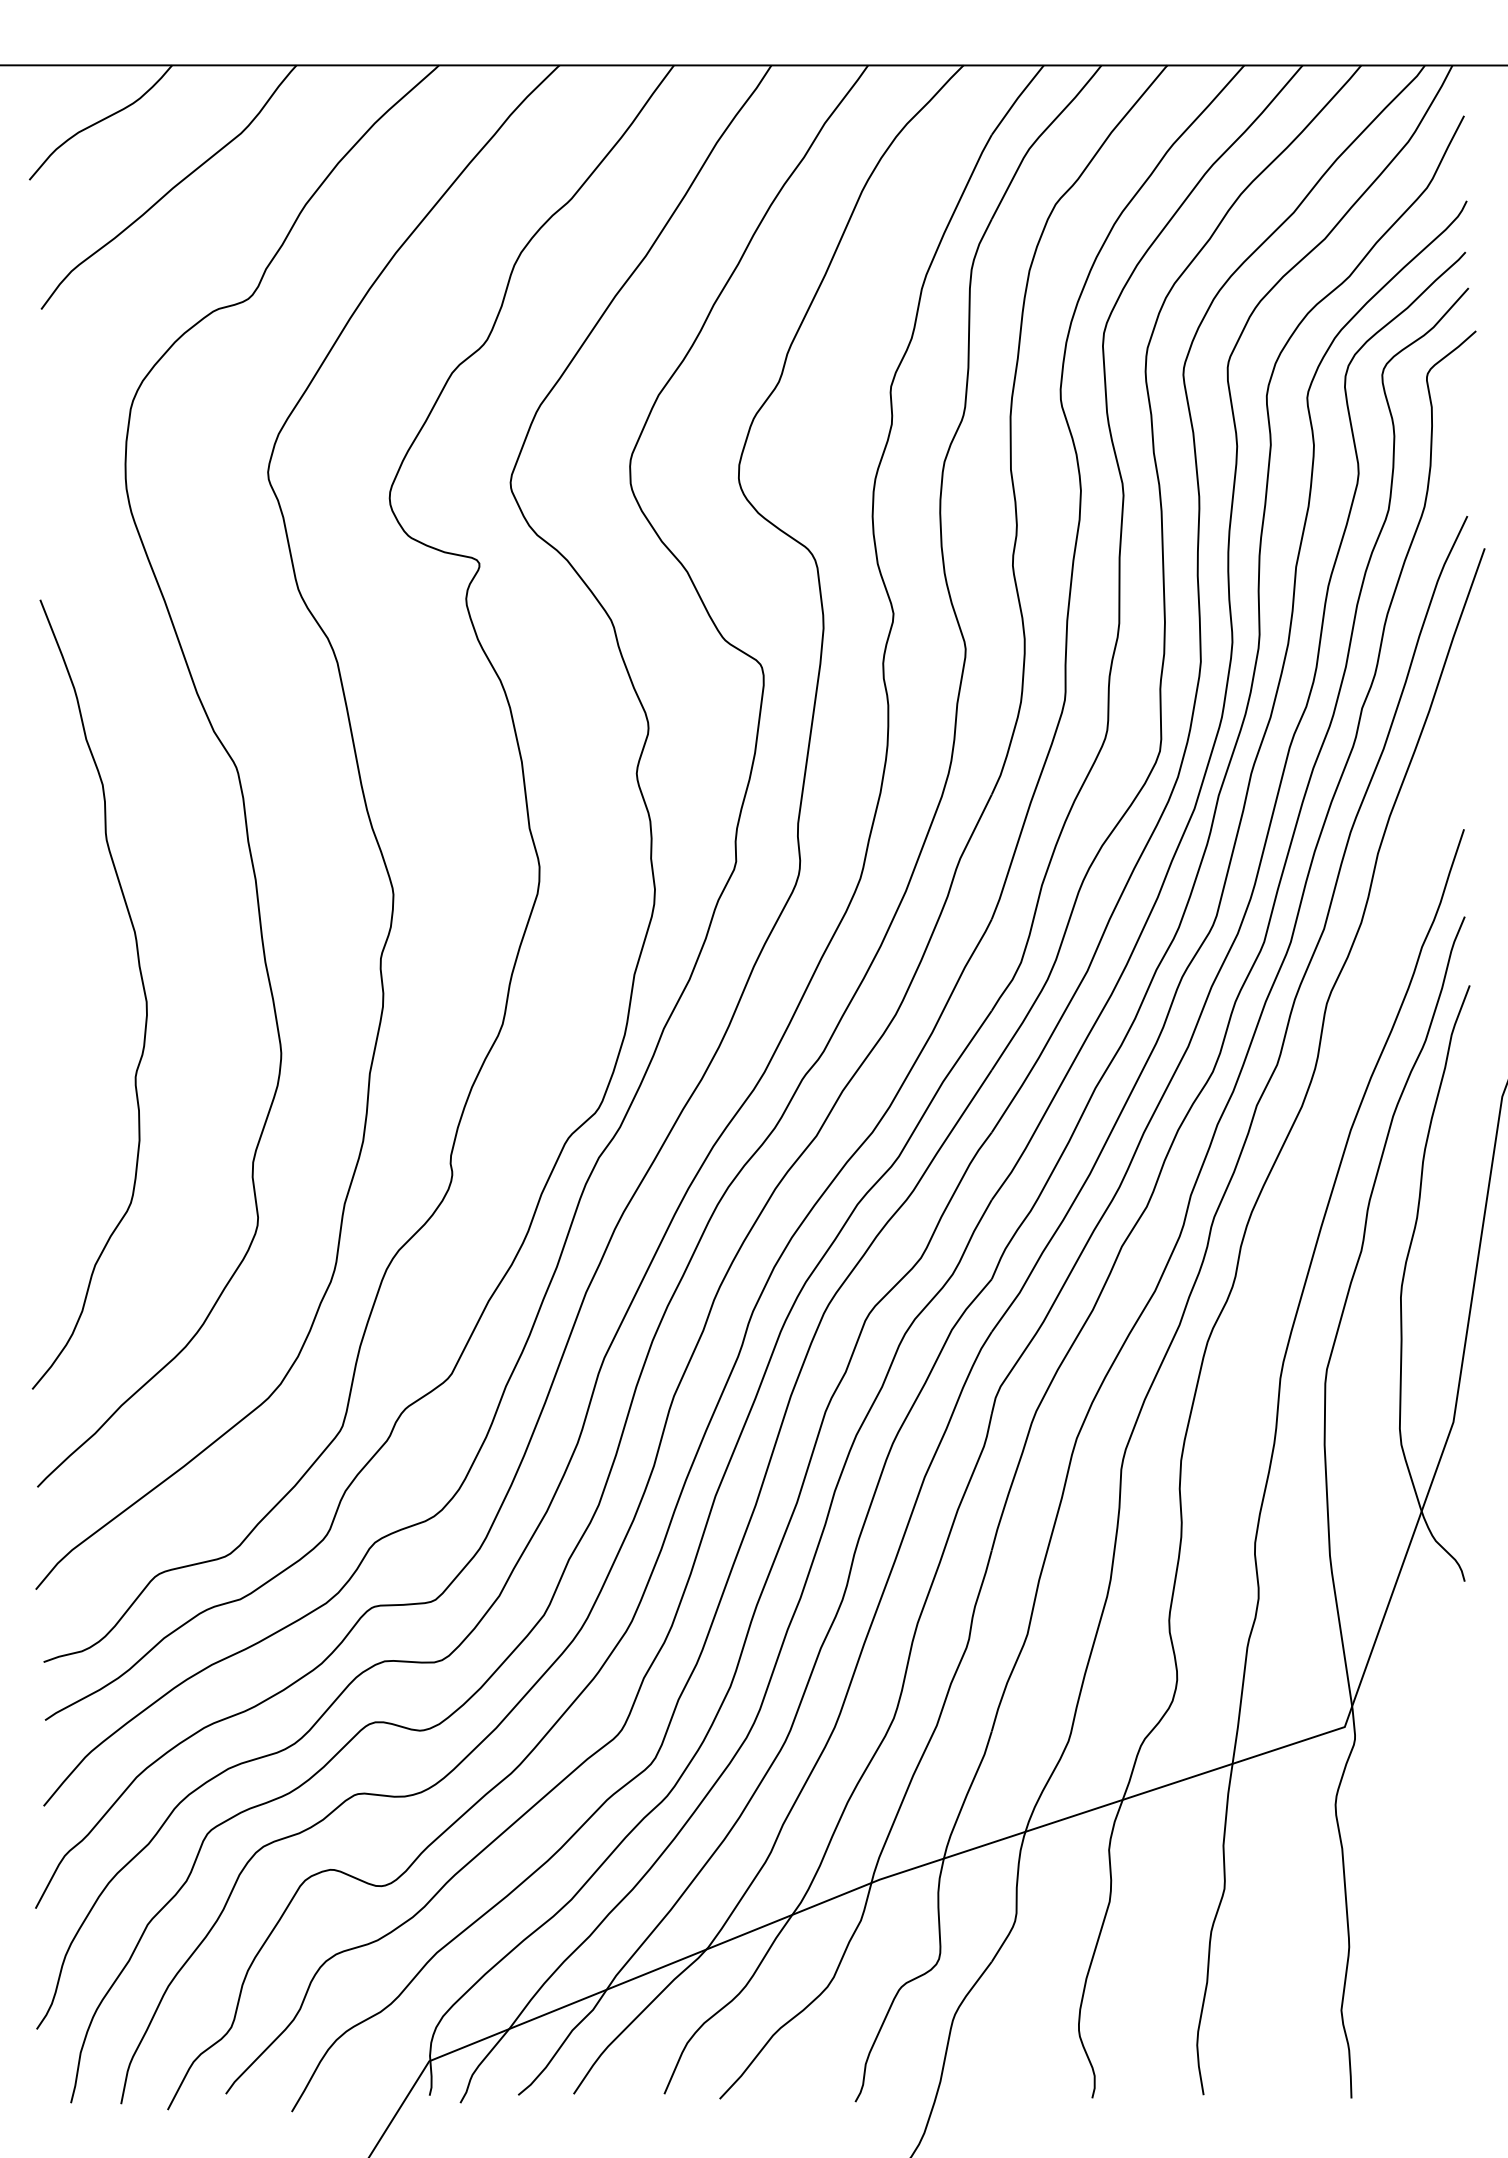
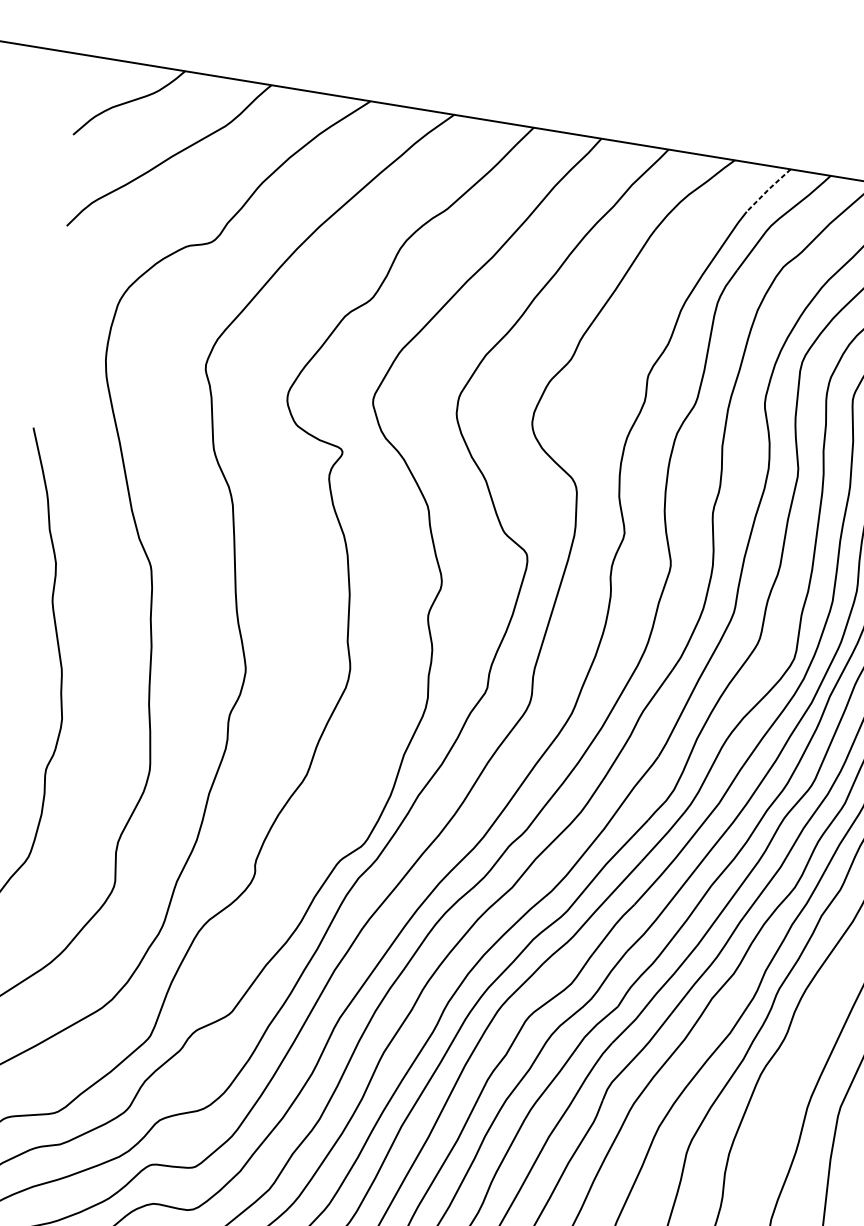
line: (1016, 99) -> (767, 189), solid -> dashed

